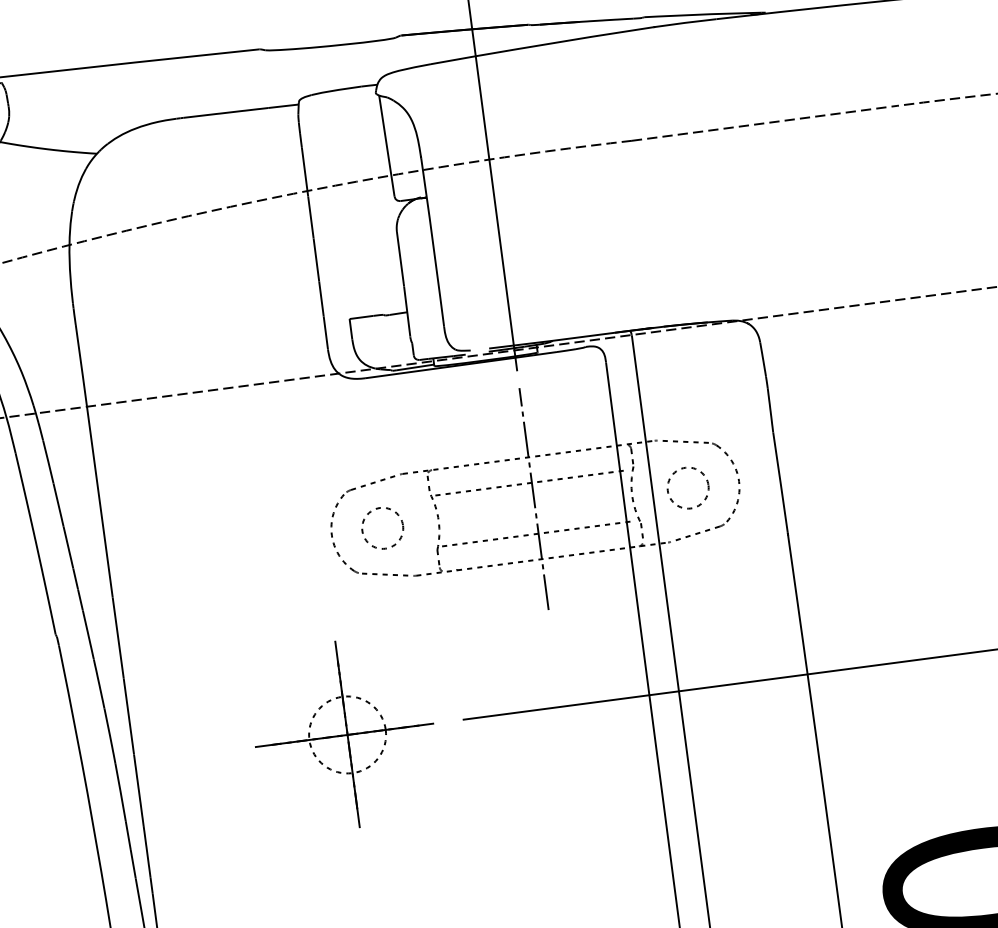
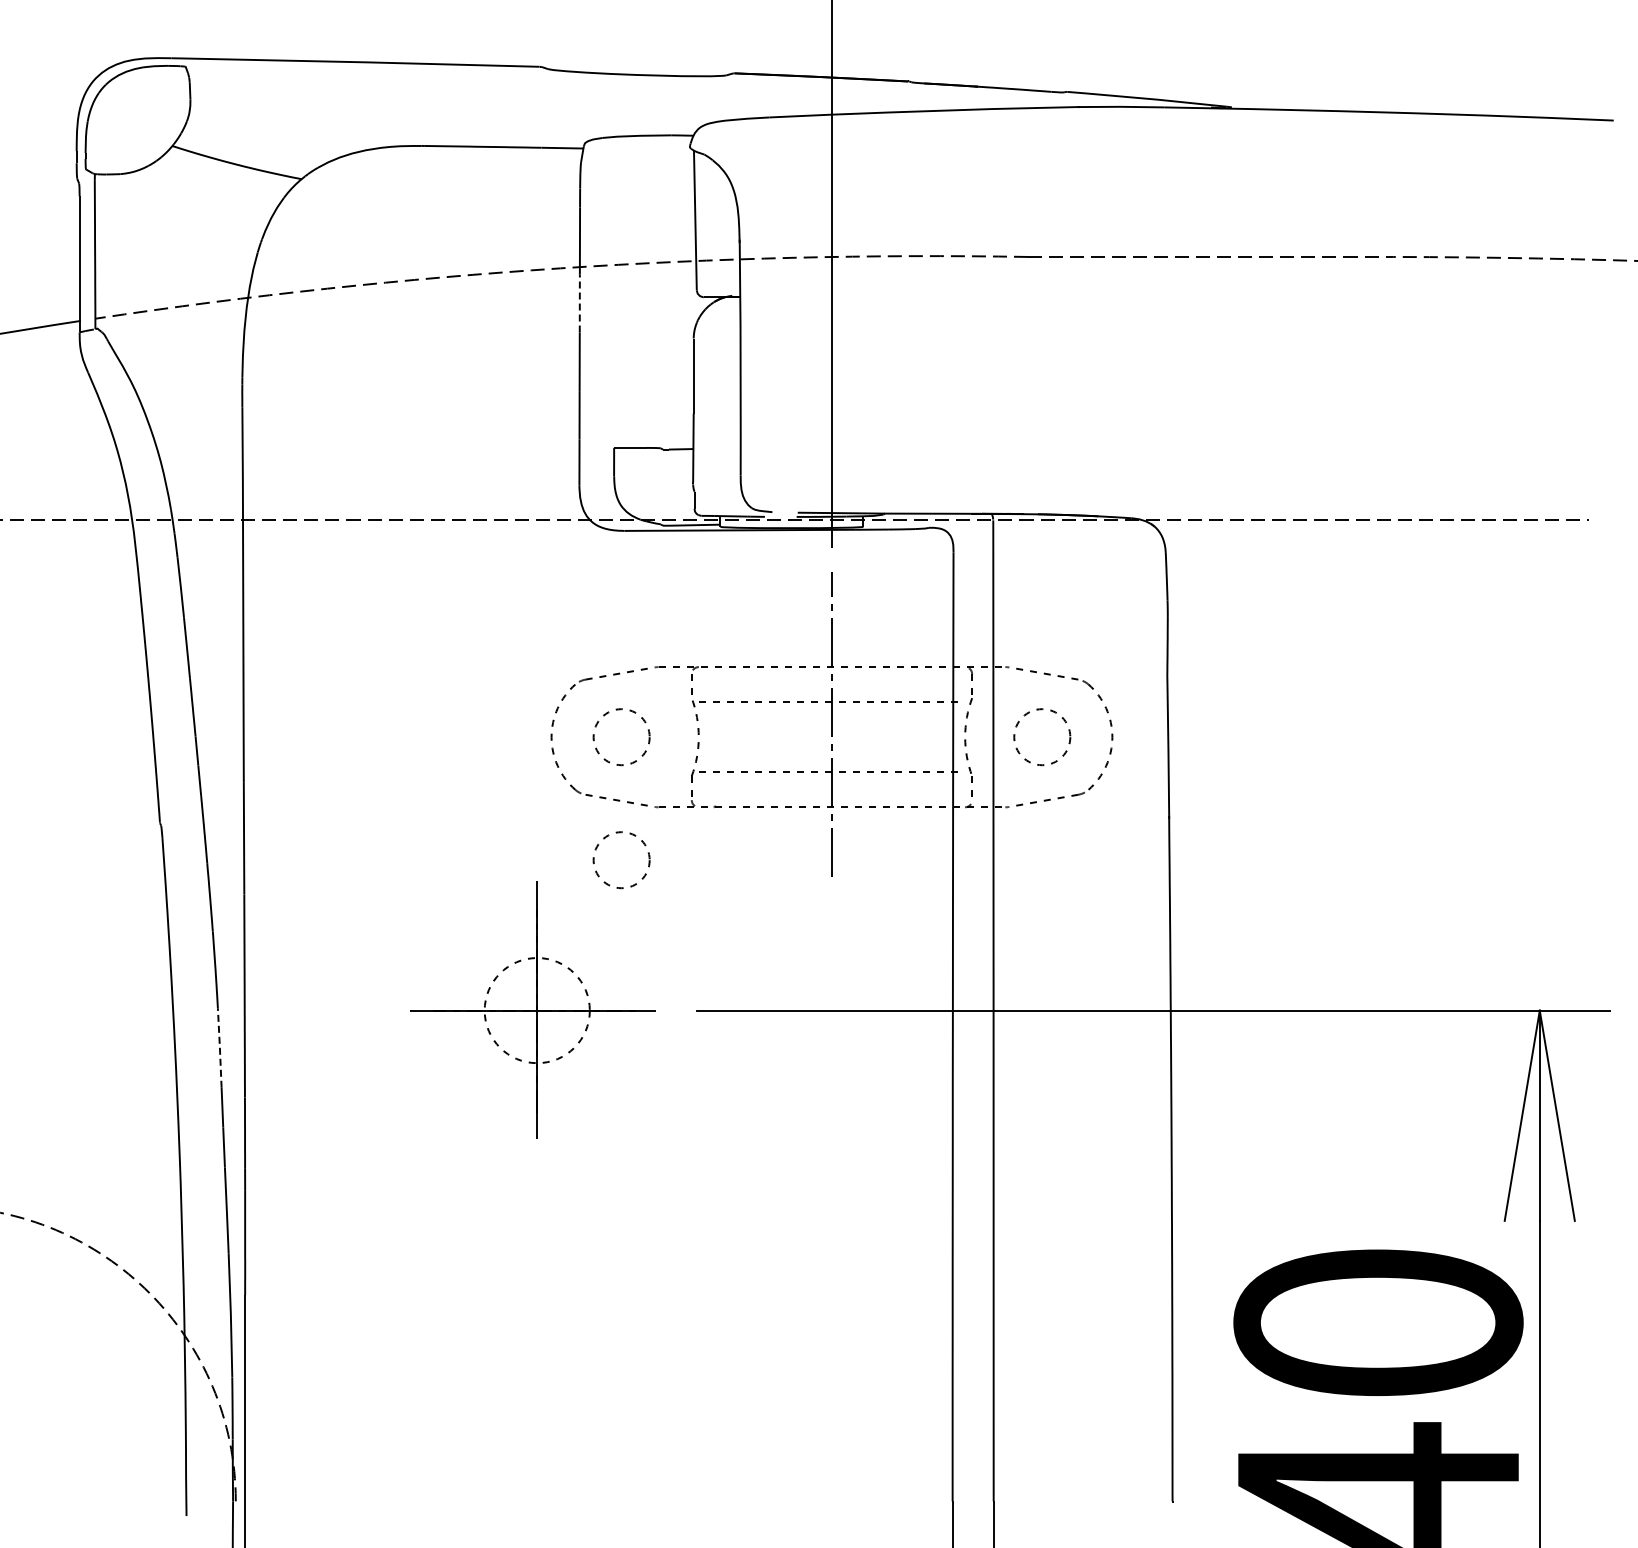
line: (310, 217) -> (579, 303), solid -> dashed
circle: (394, 617) -> (621, 860), added
line: (120, 792) -> (219, 1047), solid -> dashed

